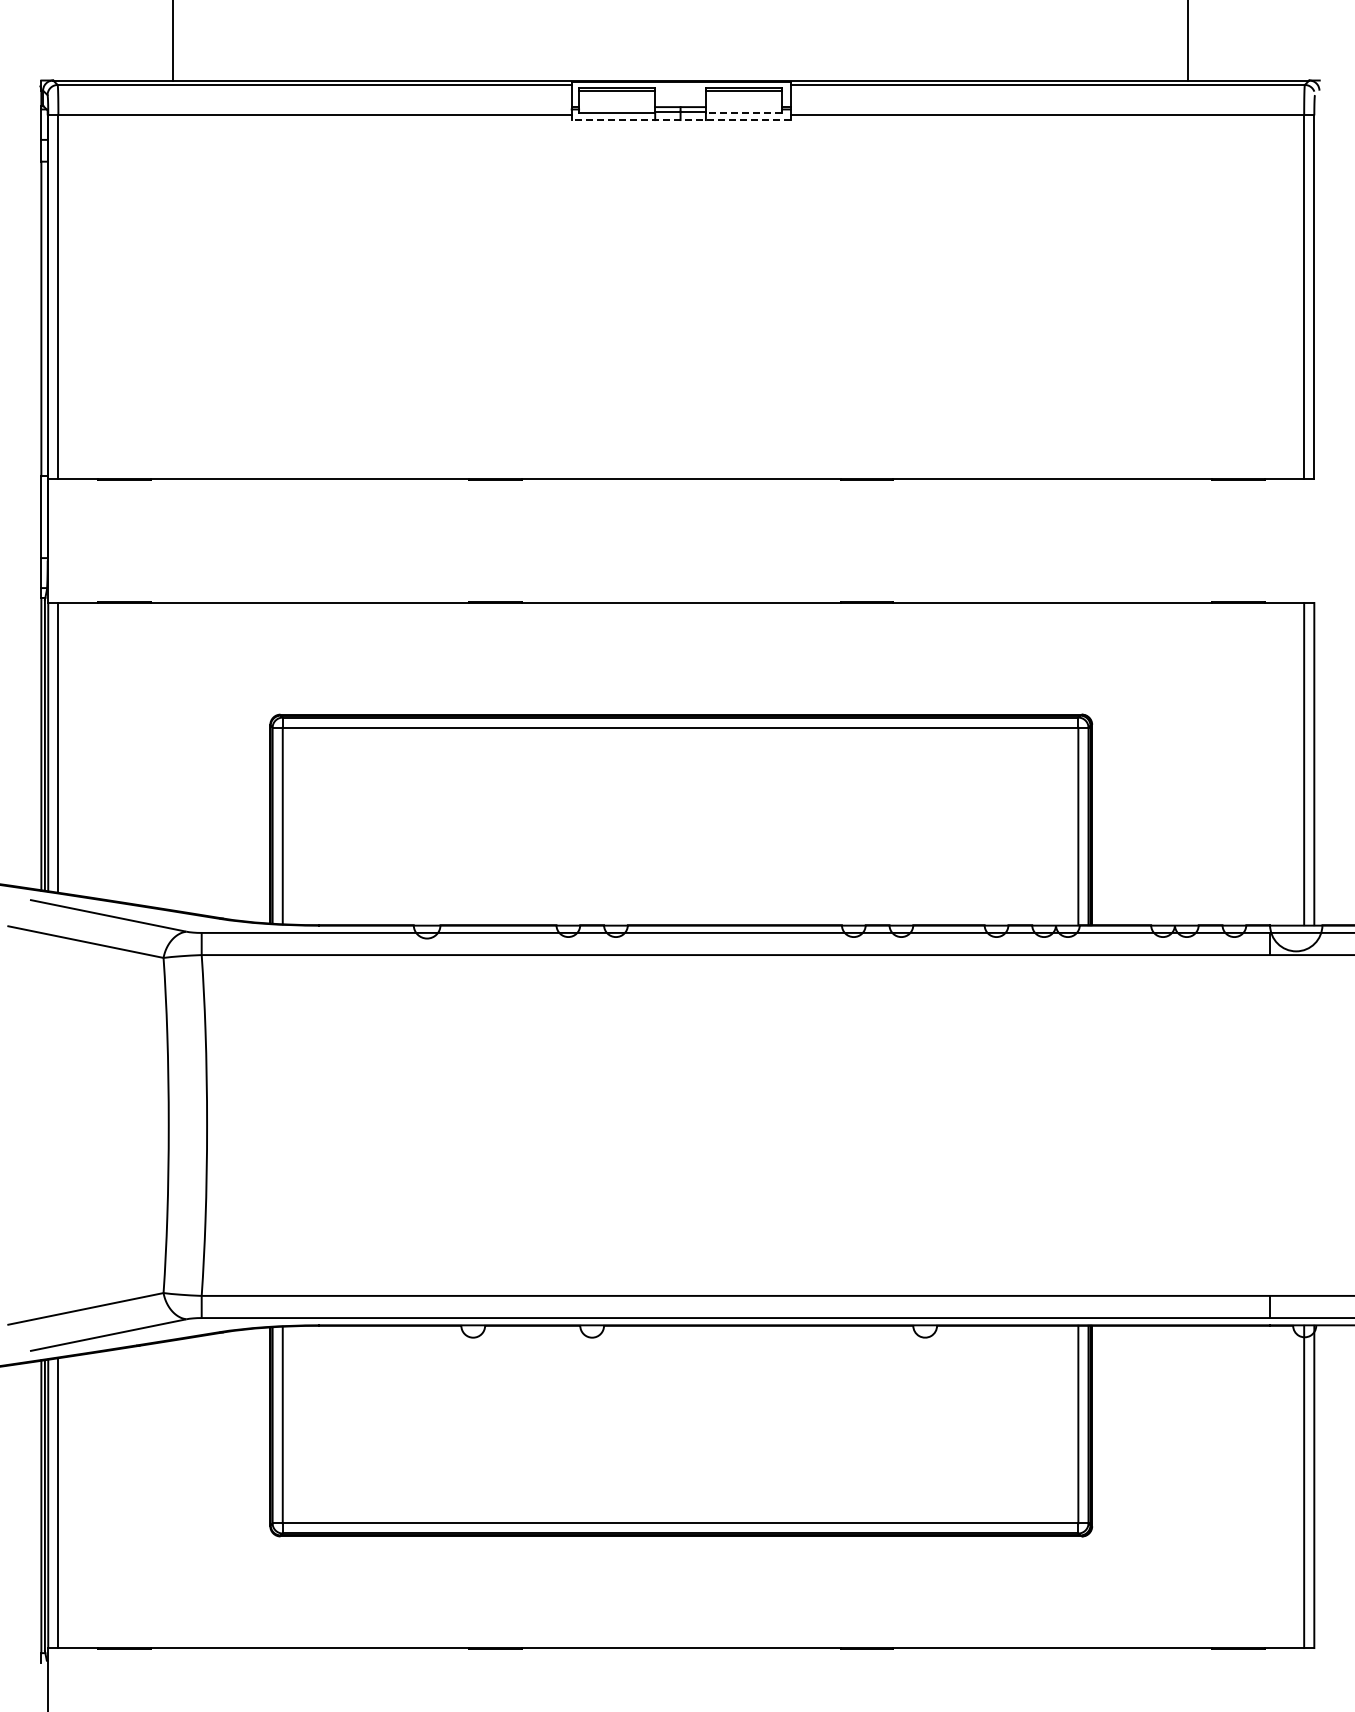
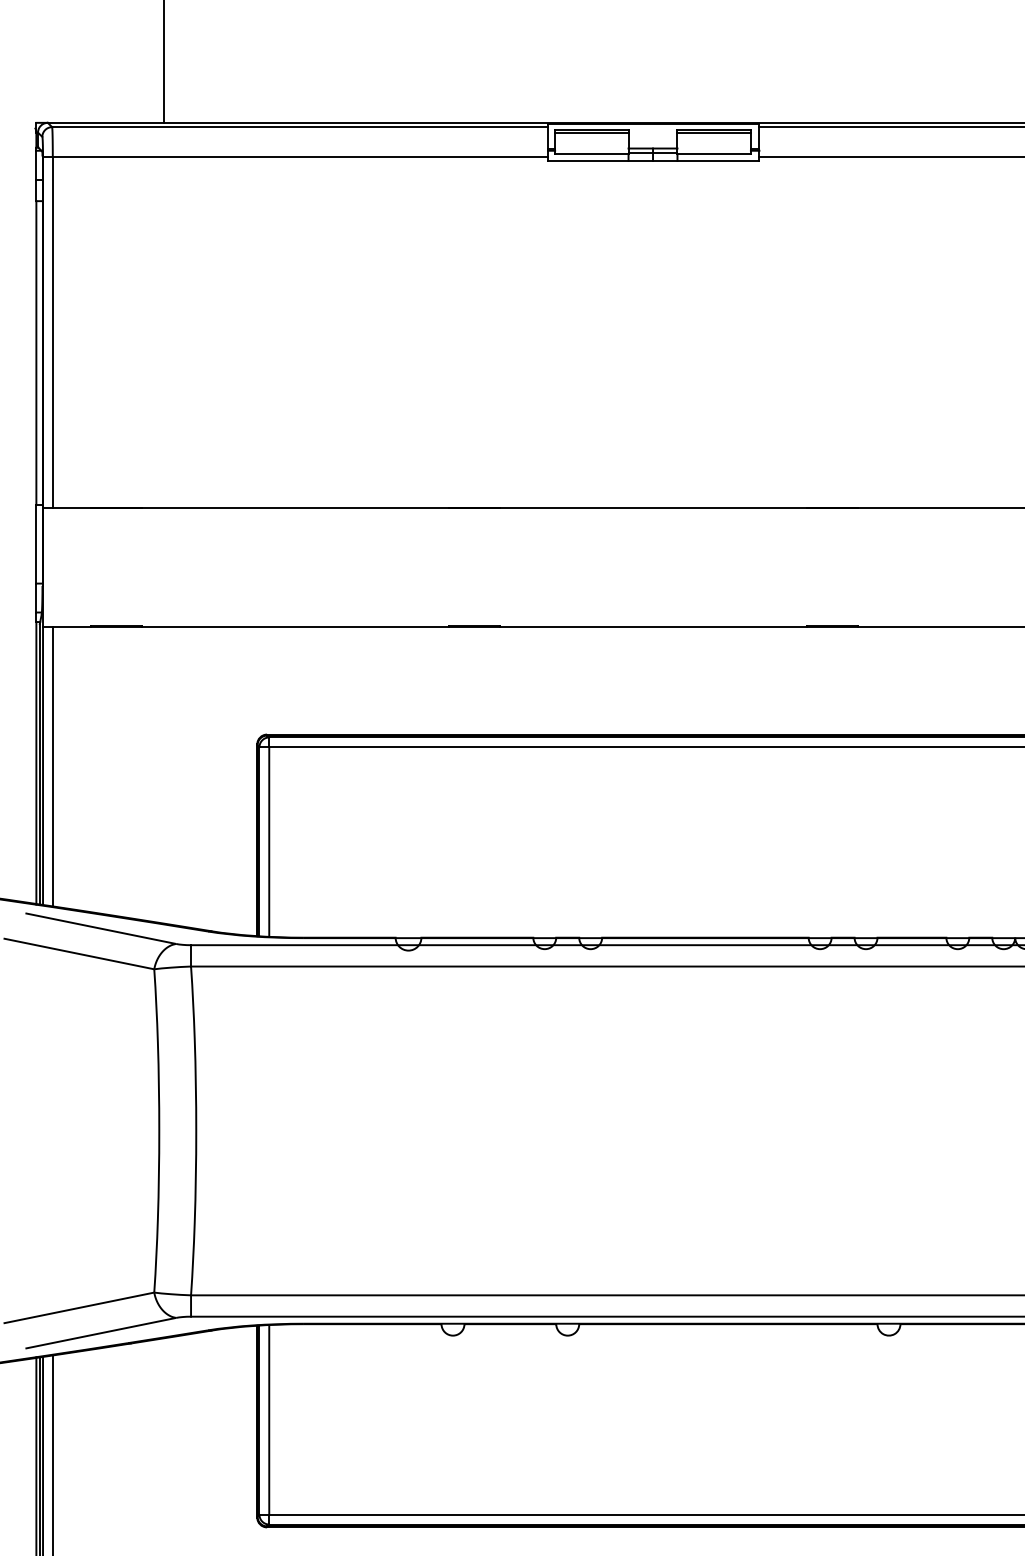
line: (743, 112) -> (713, 153), dashed -> solid
line: (681, 120) -> (653, 161), dashed -> solid

